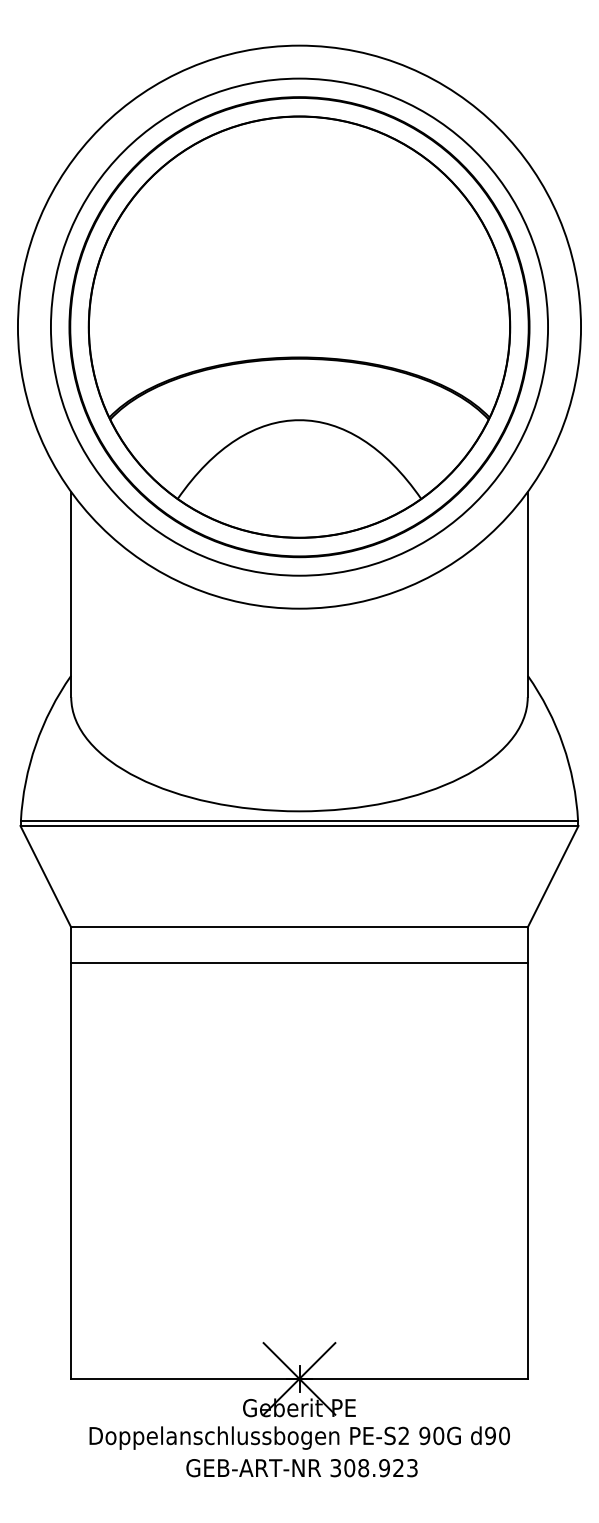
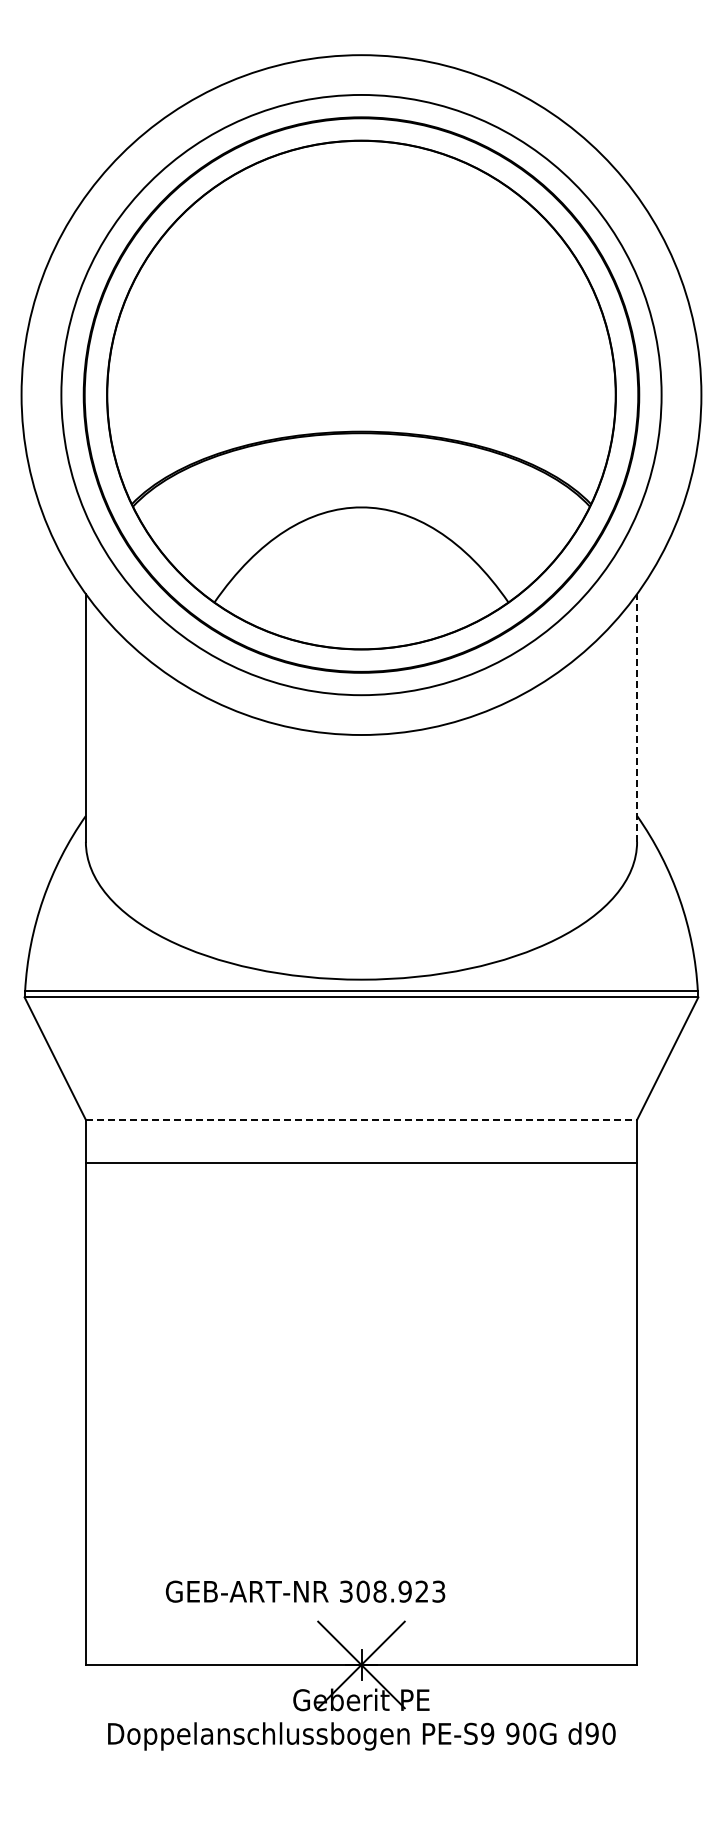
line: (528, 594) -> (637, 717), solid -> dashed
line: (299, 927) -> (361, 1119), solid -> dashed
text: (403, 1435) -> (487, 1733), PE-S2 -> PE-S9
text: (301, 1467) -> (305, 1591), moved

